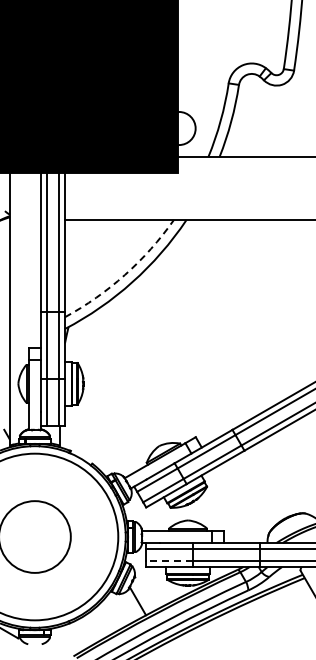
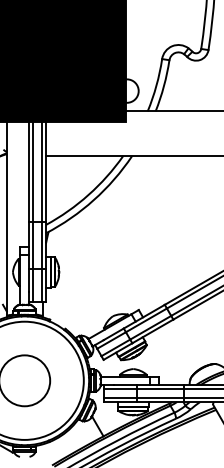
arc: (124, 274) -> (88, 194), dashed -> solid
line: (168, 561) -> (119, 398), dashed -> solid

